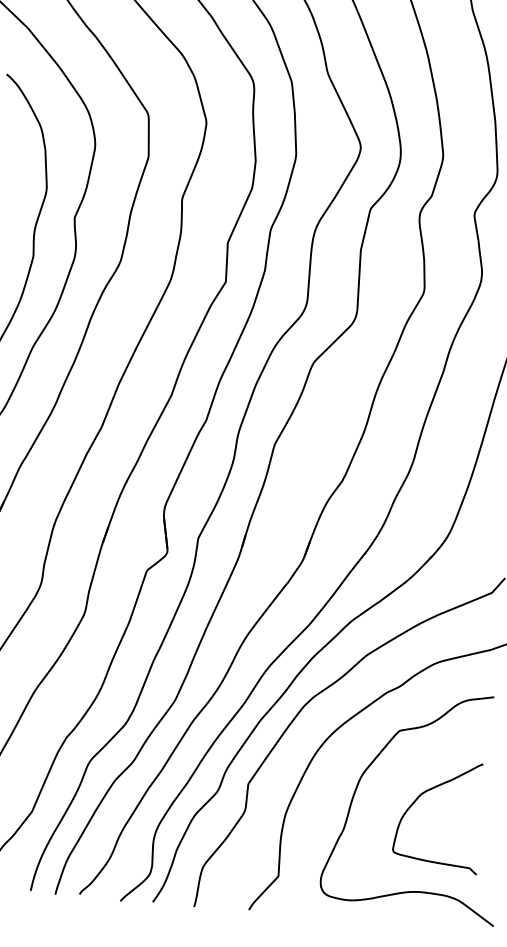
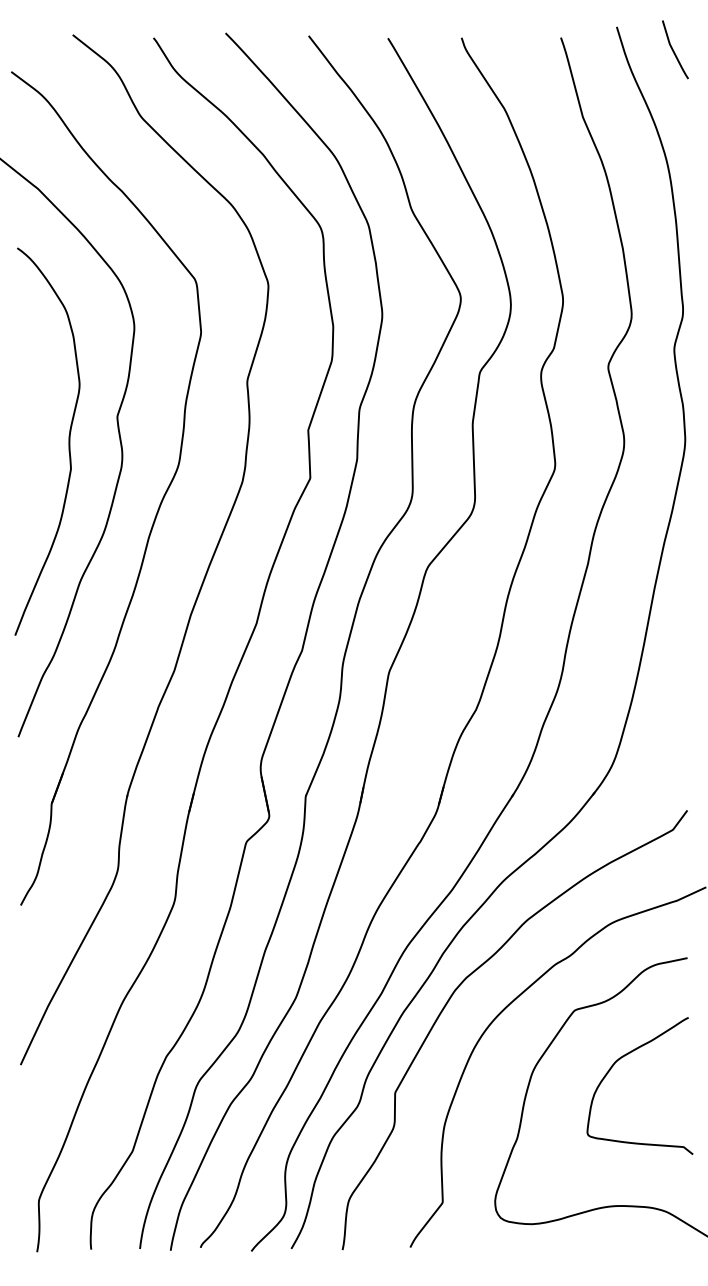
curve: (424, 793) -> (619, 1060), moved

